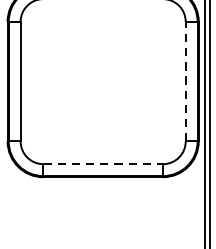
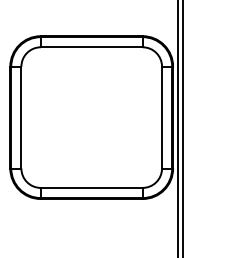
line: (186, 81) -> (162, 117), dashed -> solid
line: (102, 163) -> (91, 187), dashed -> solid

